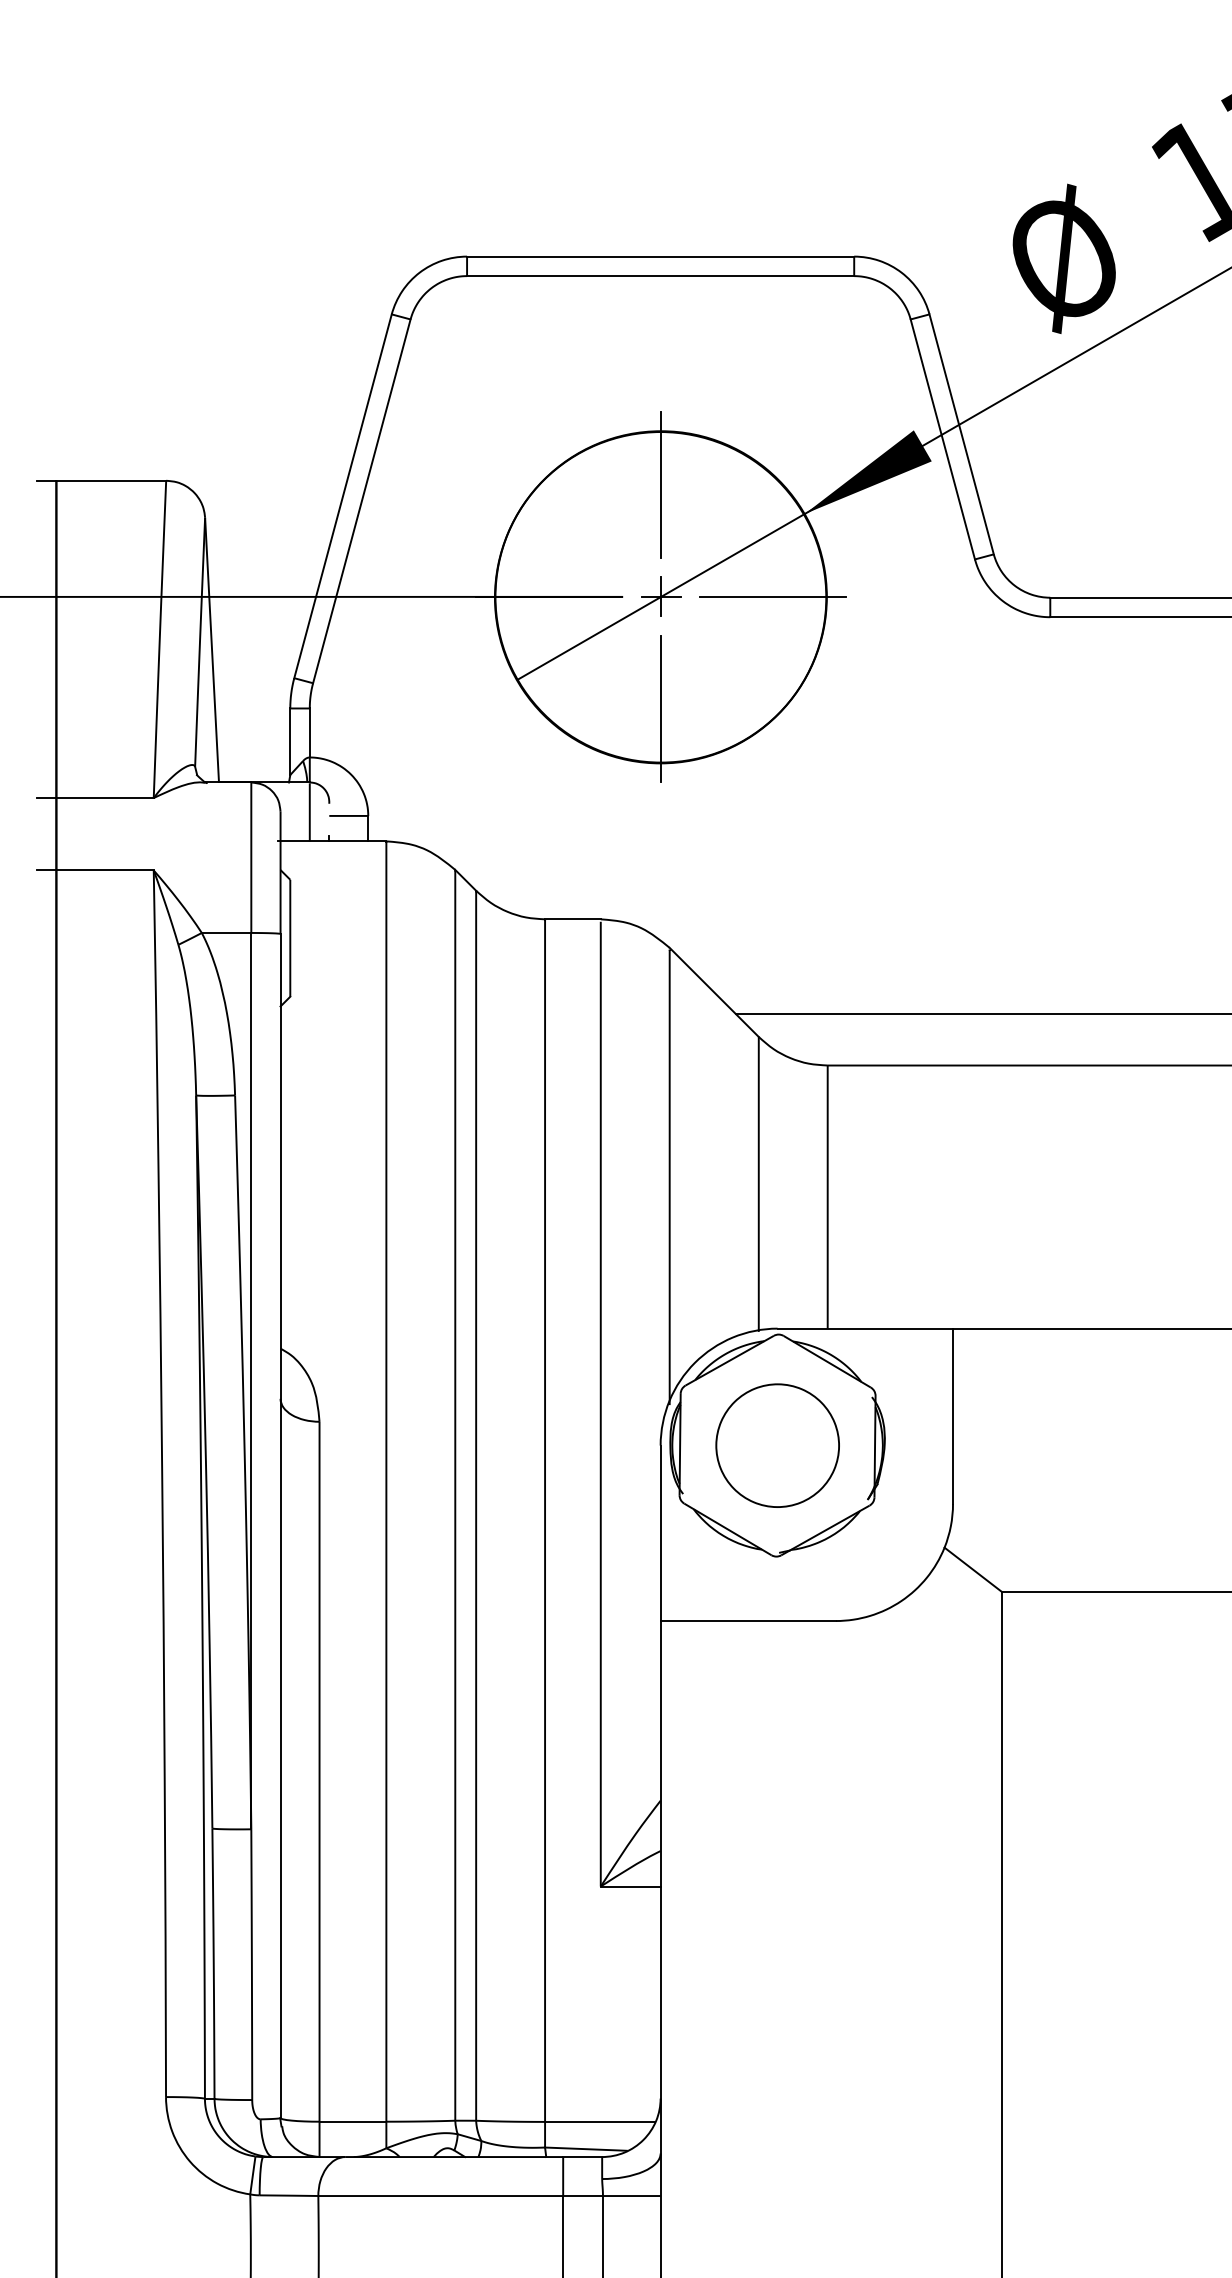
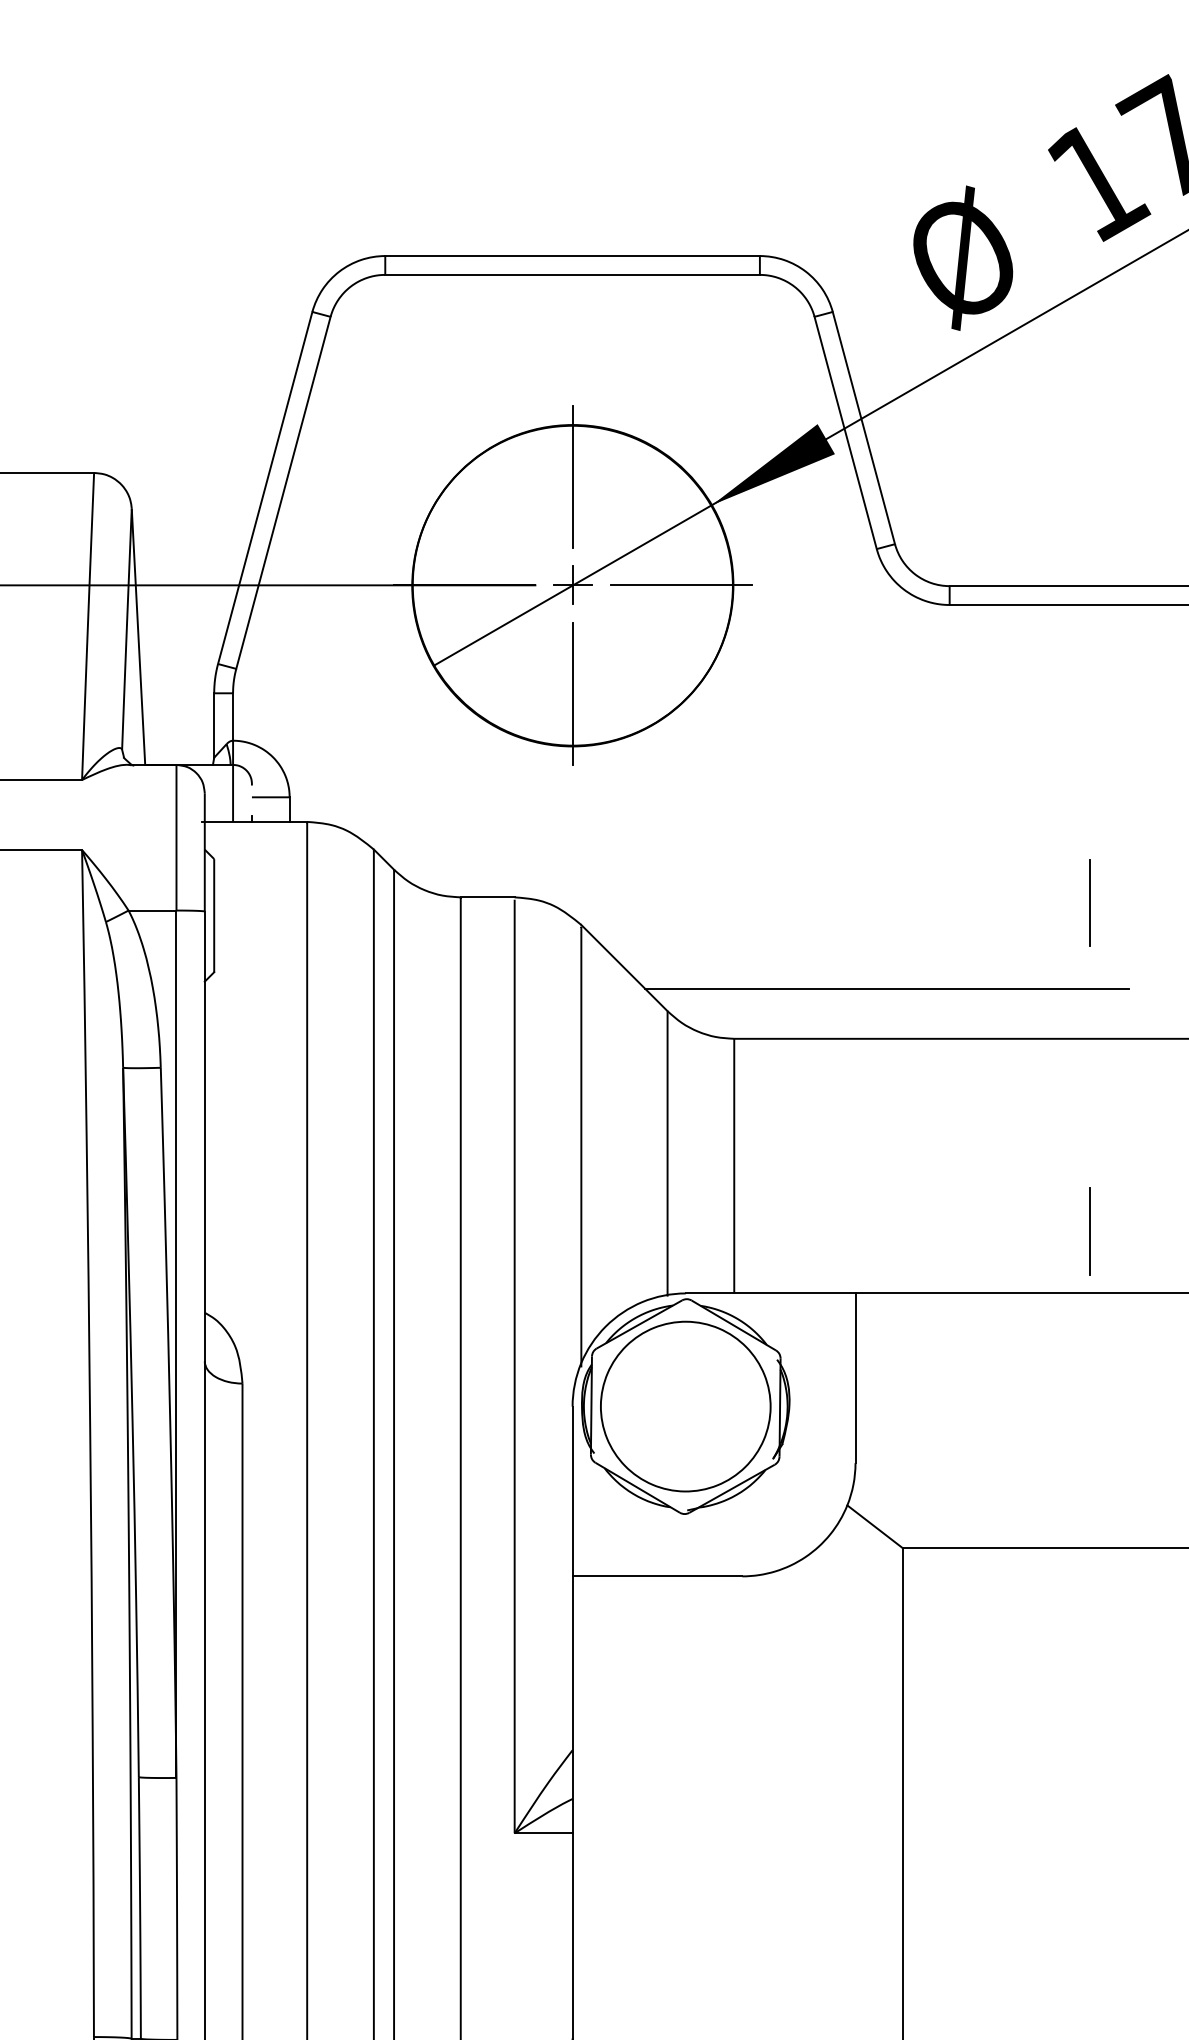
line: (1195, 925) -> (1090, 903), added
line: (1195, 1264) -> (1090, 1231), added
part: (777, 1445) -> (685, 1406), size x1.43

